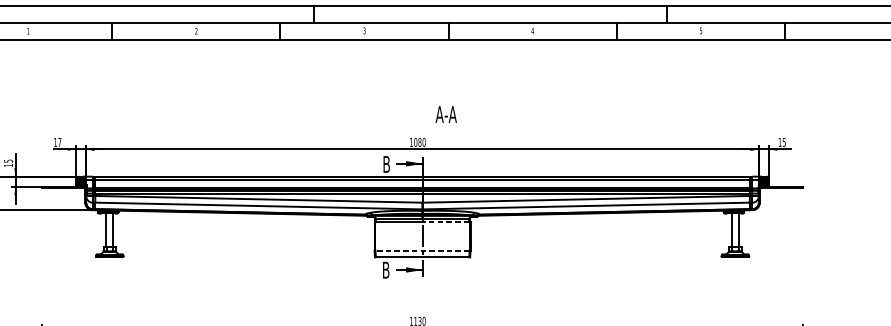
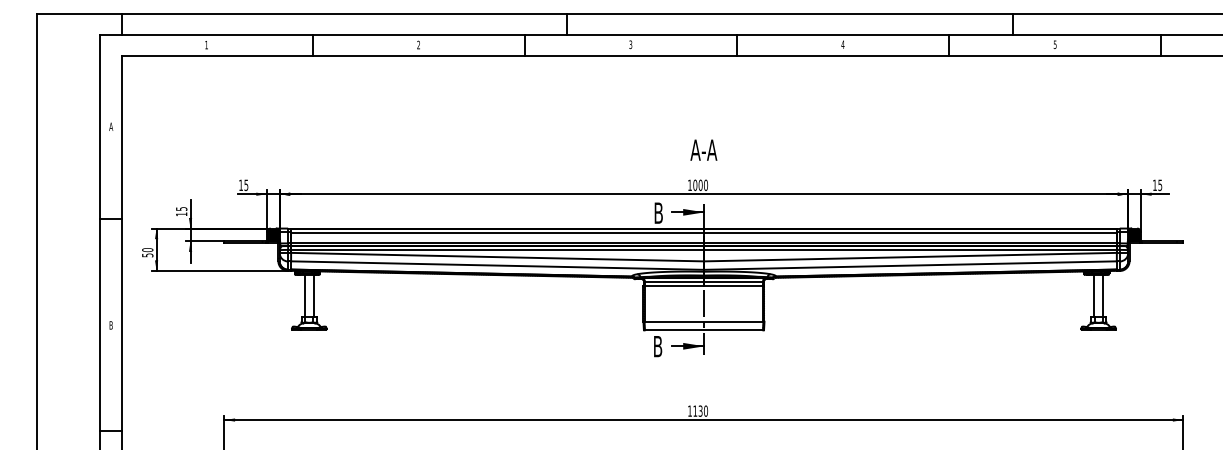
text: (445, 114) -> (703, 149), moved
text: (59, 142) -> (246, 185), 17 -> 15
text: (419, 142) -> (700, 185), 1080 -> 1000
line: (445, 222) -> (732, 286), dashed -> solid
line: (422, 250) -> (703, 321), dashed -> solid

